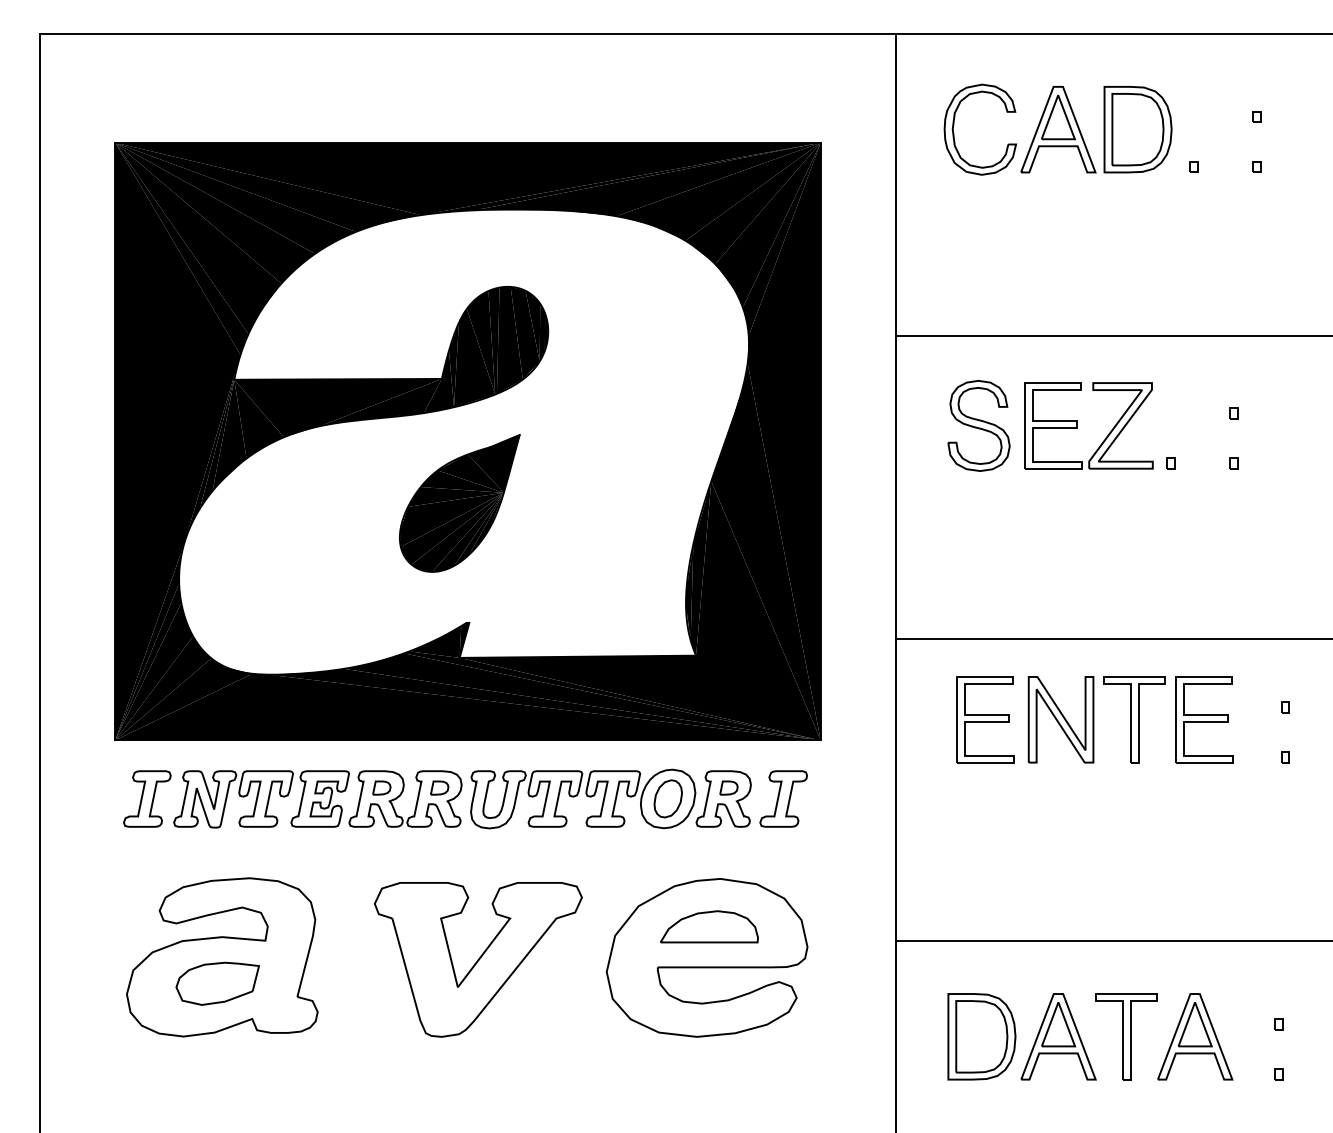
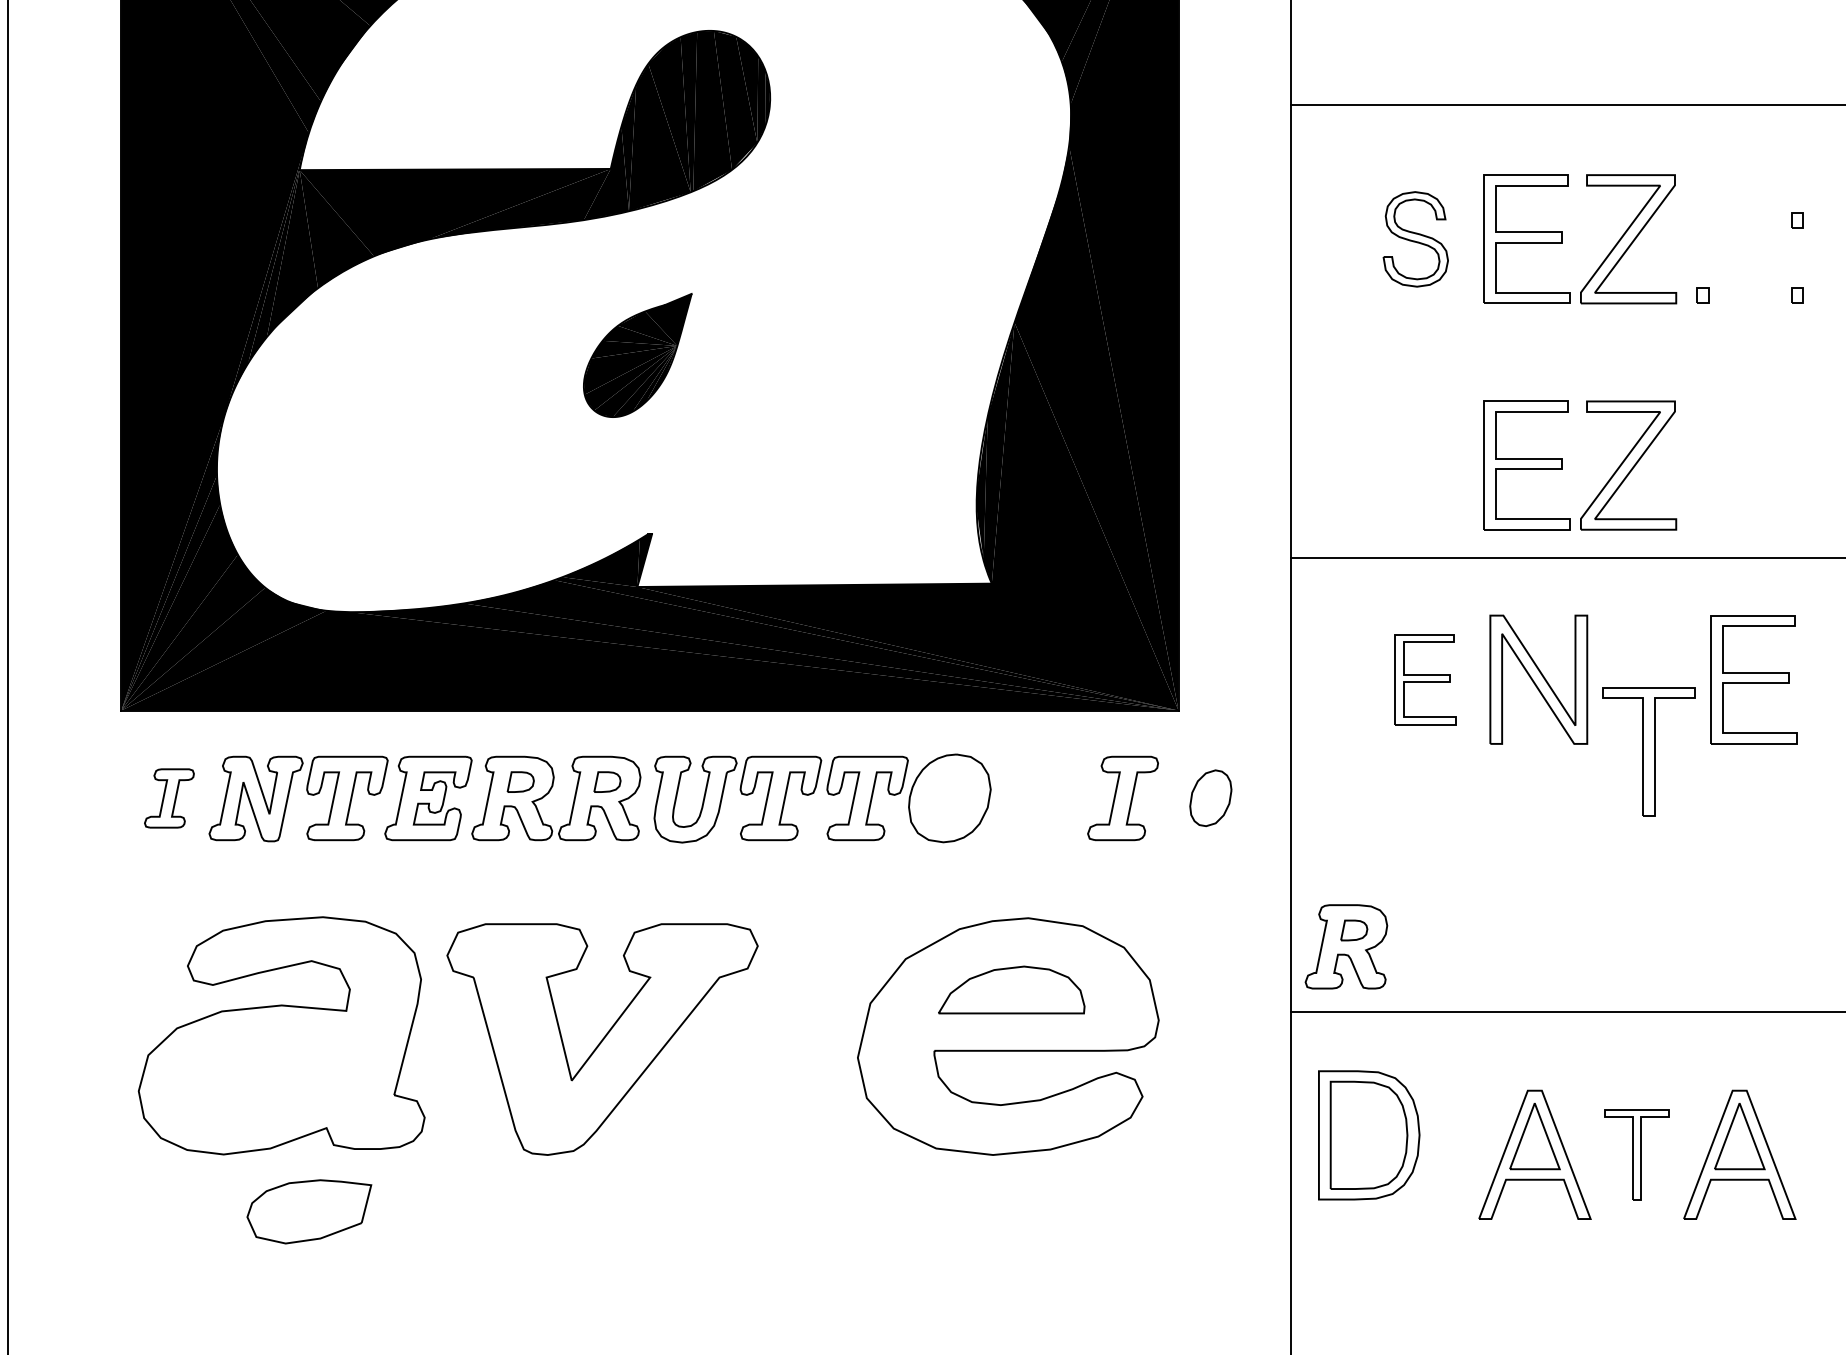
part: (978, 425) -> (1415, 238), size x0.7
part: (459, 503) -> (637, 355), size x0.6
part: (1077, 576) -> (1563, 464), added
part: (985, 719) -> (1425, 679), size x0.7
part: (1134, 719) -> (1648, 751), moved
part: (147, 798) -> (169, 797), size x0.7
part: (667, 798) -> (1209, 797), moved
part: (723, 798) -> (1346, 946), moved
part: (478, 959) -> (602, 1039), moved
part: (217, 983) -> (308, 1211), moved
part: (981, 1036) -> (1368, 1134), moved
part: (1126, 1036) -> (1636, 1154), size x0.7

